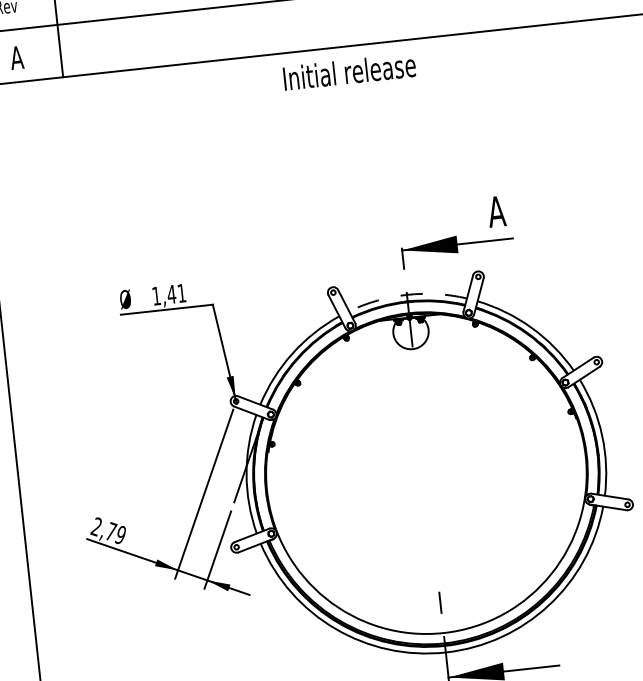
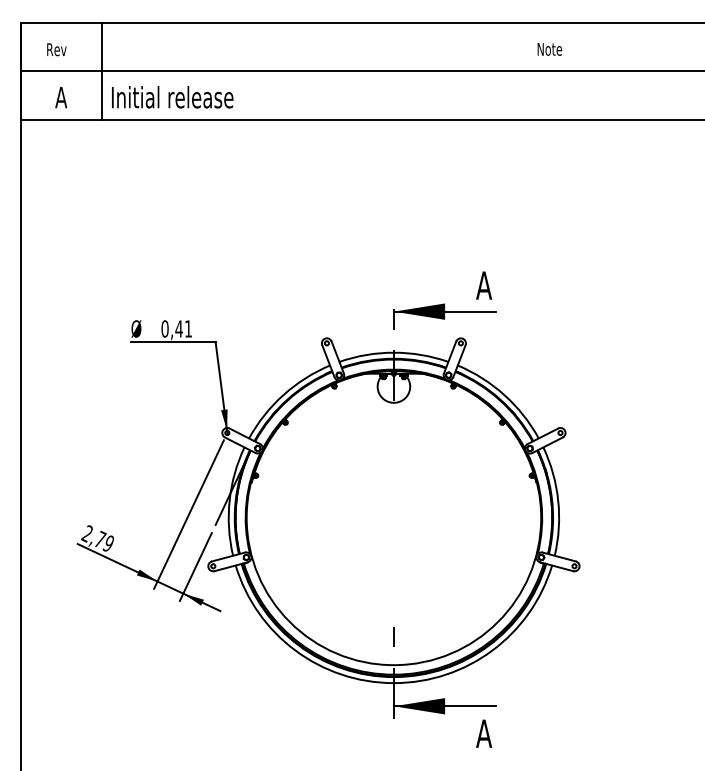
text: (349, 72) -> (172, 97), moved
arc: (406, 294) -> (393, 352), dashed -> solid
text: (155, 295) -> (164, 328), 1,41 -> 0,41

